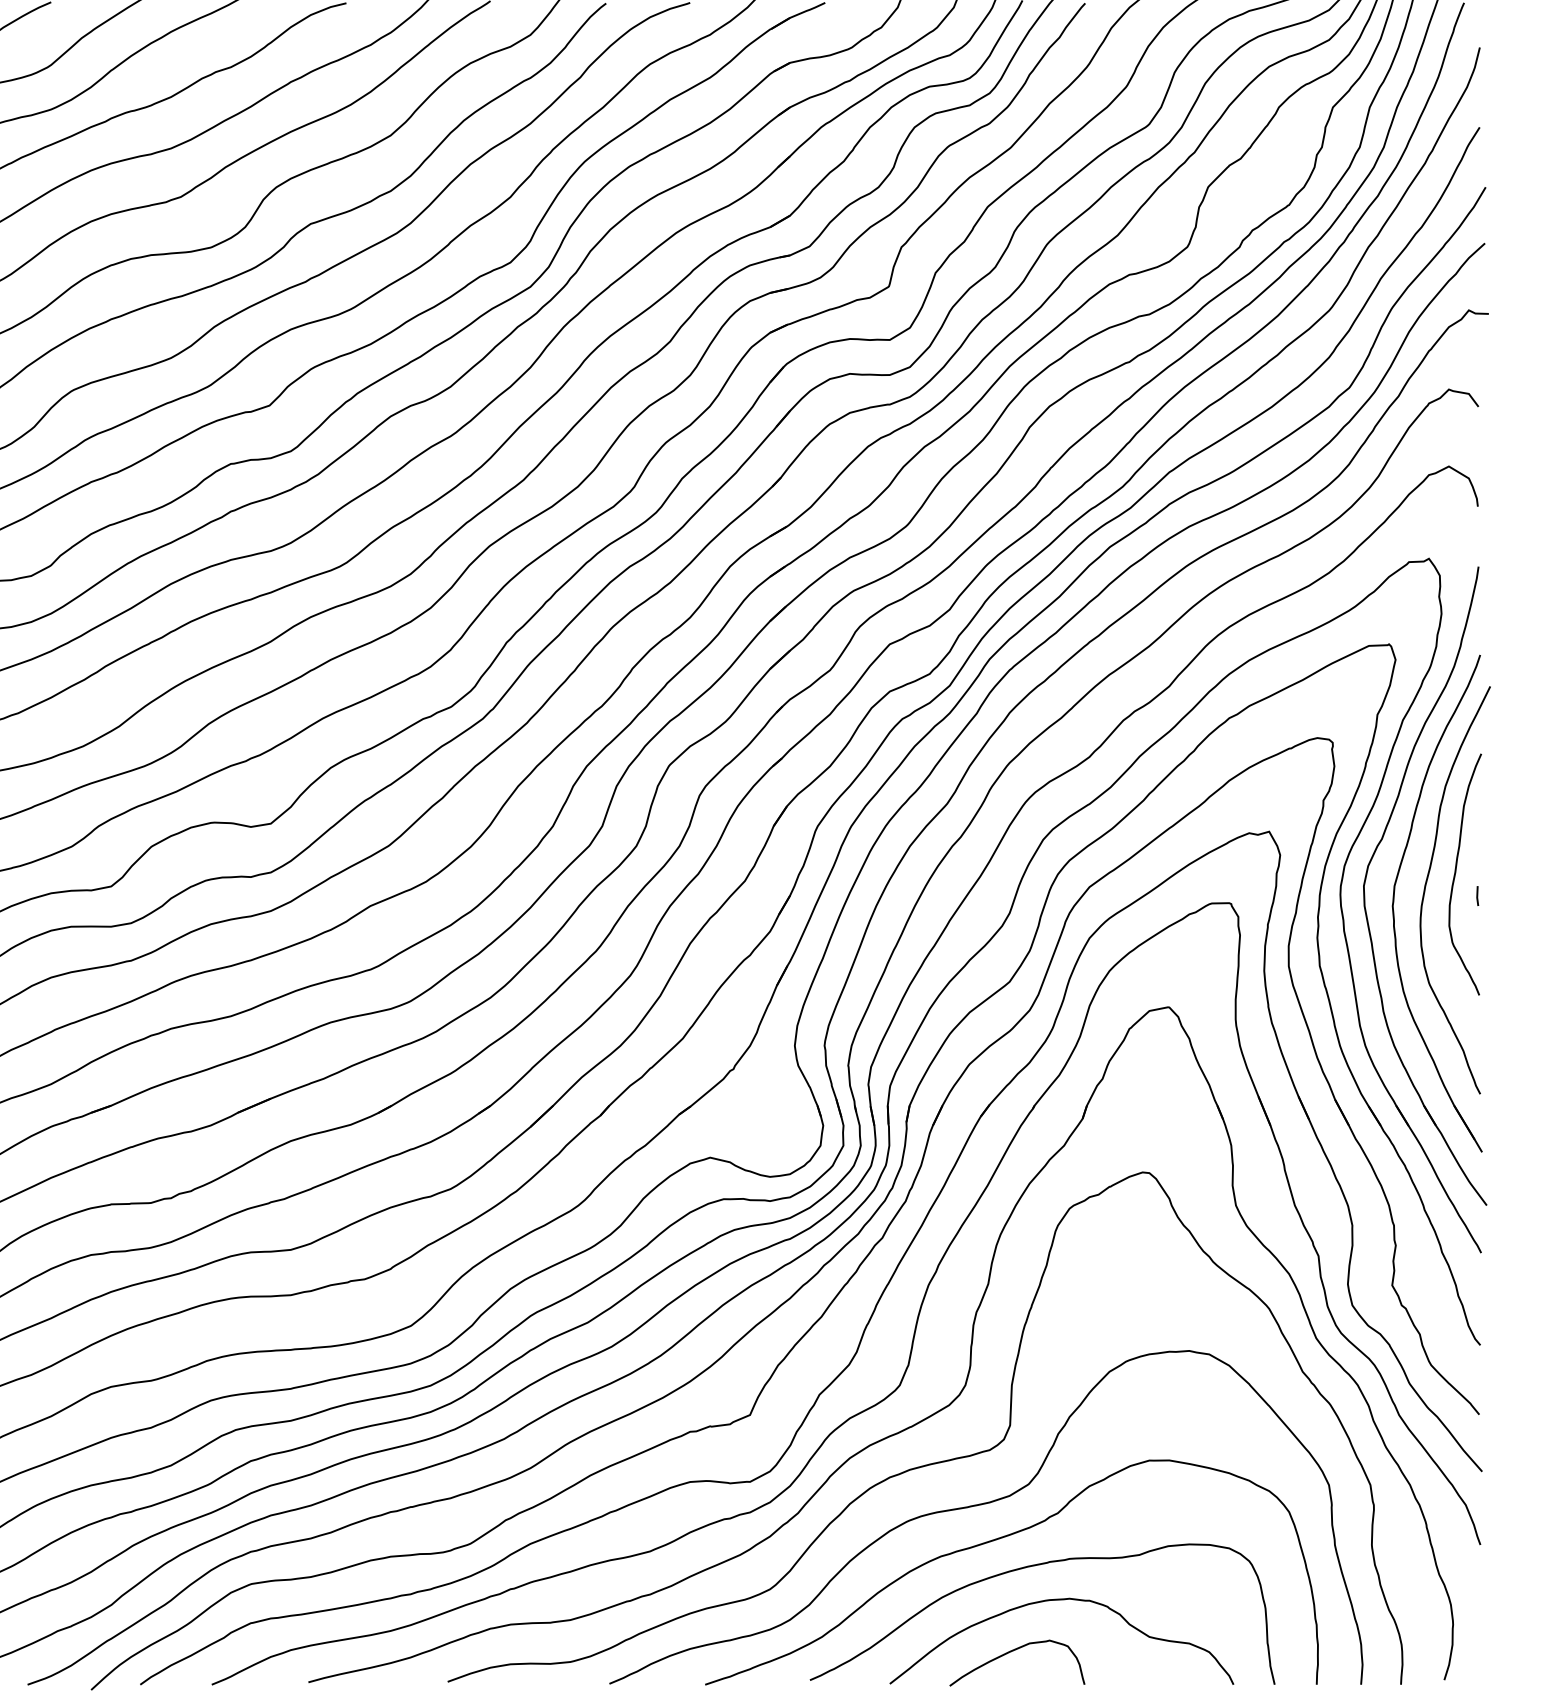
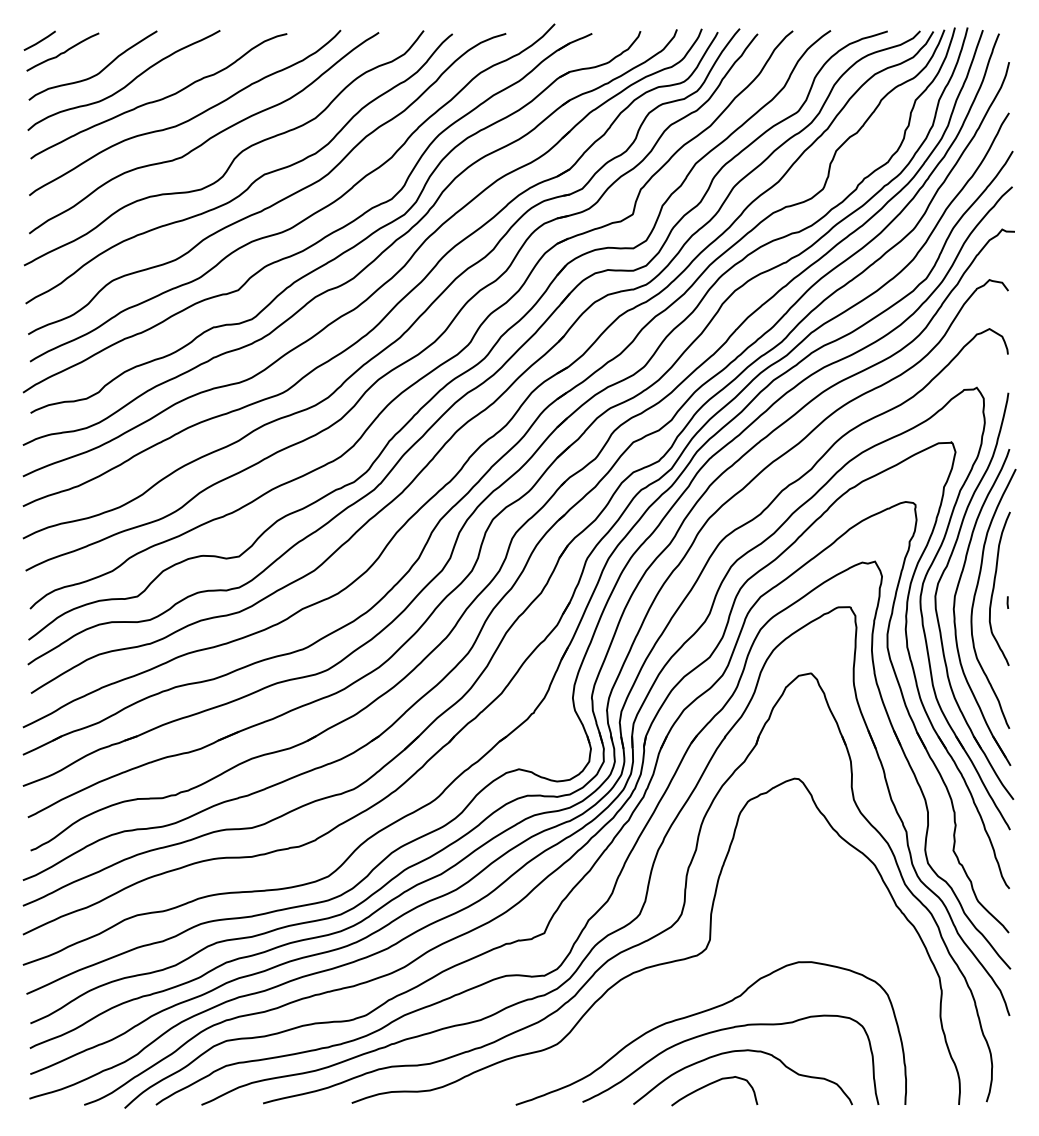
curve: (985, 1504) -> (694, 990), removed

